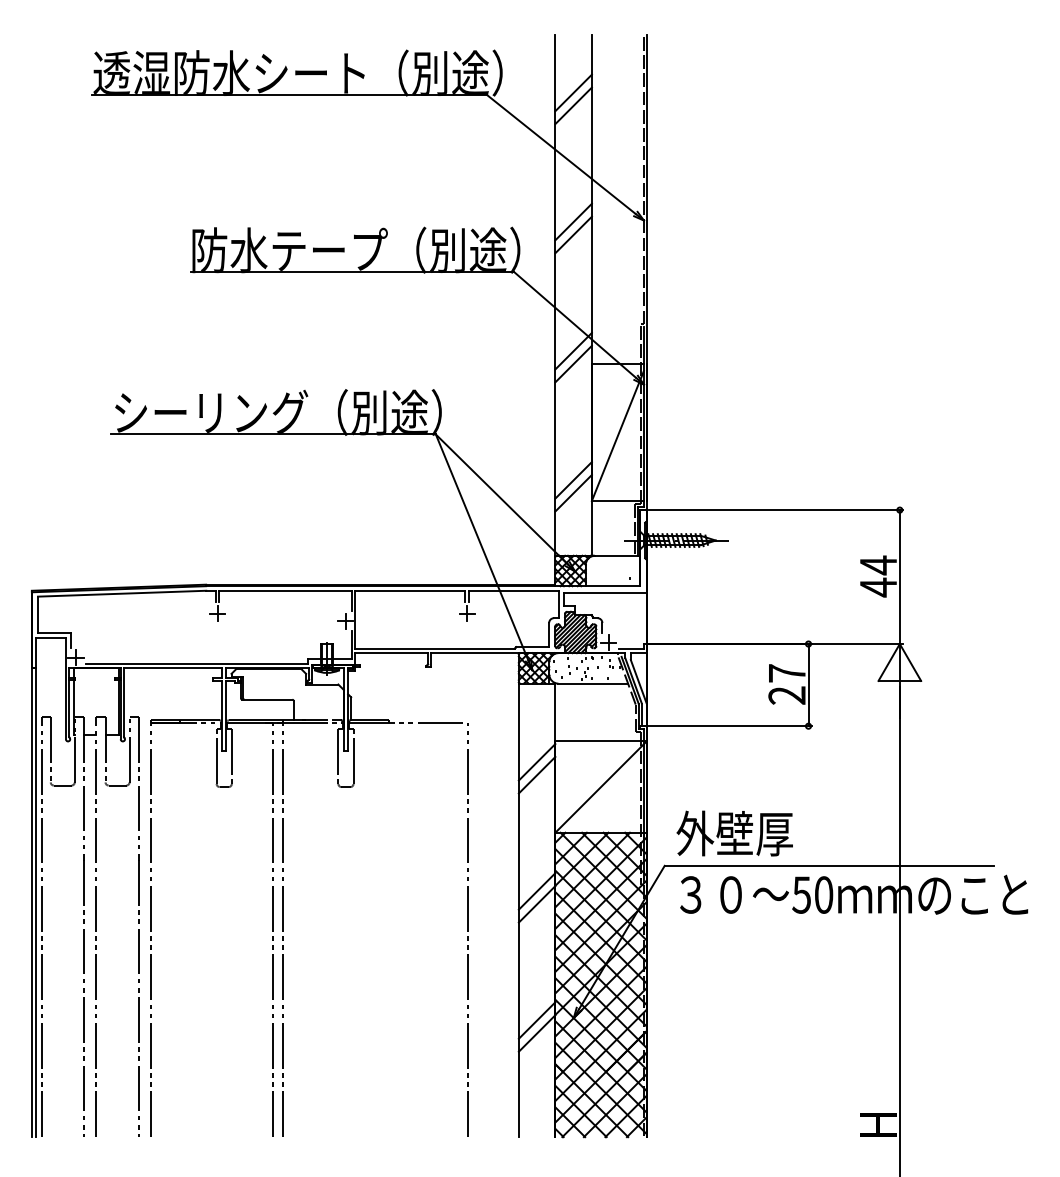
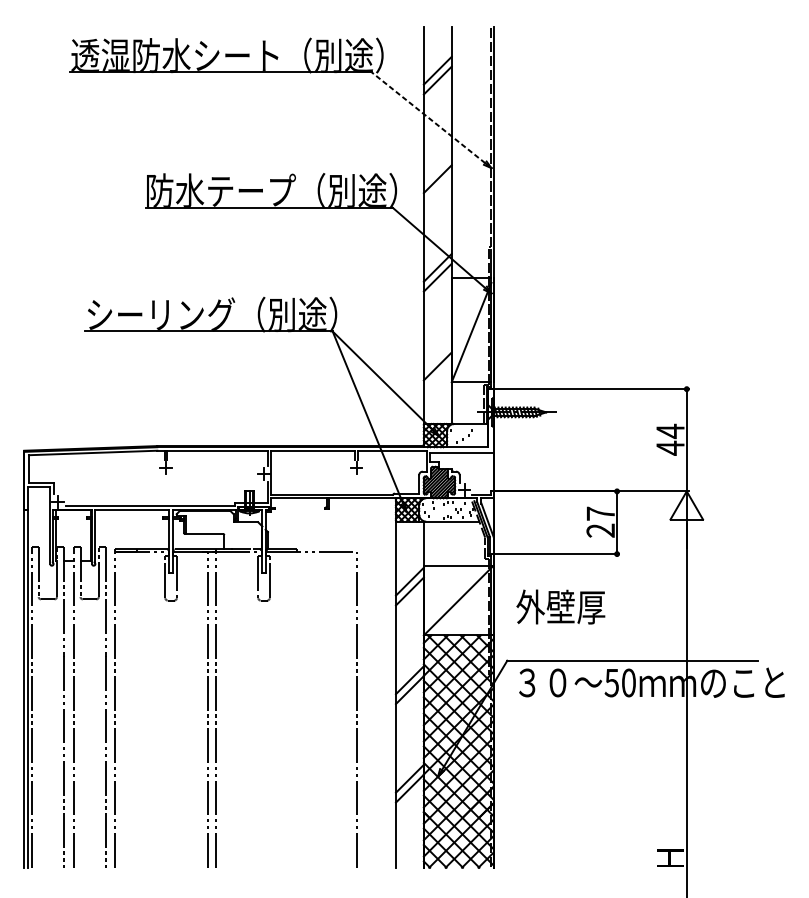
line: (561, 154) -> (428, 117), solid -> dashed
line: (573, 221) -> (437, 168), removed
line: (573, 492) -> (437, 375), removed
text: (734, 833) -> (560, 607), moved

